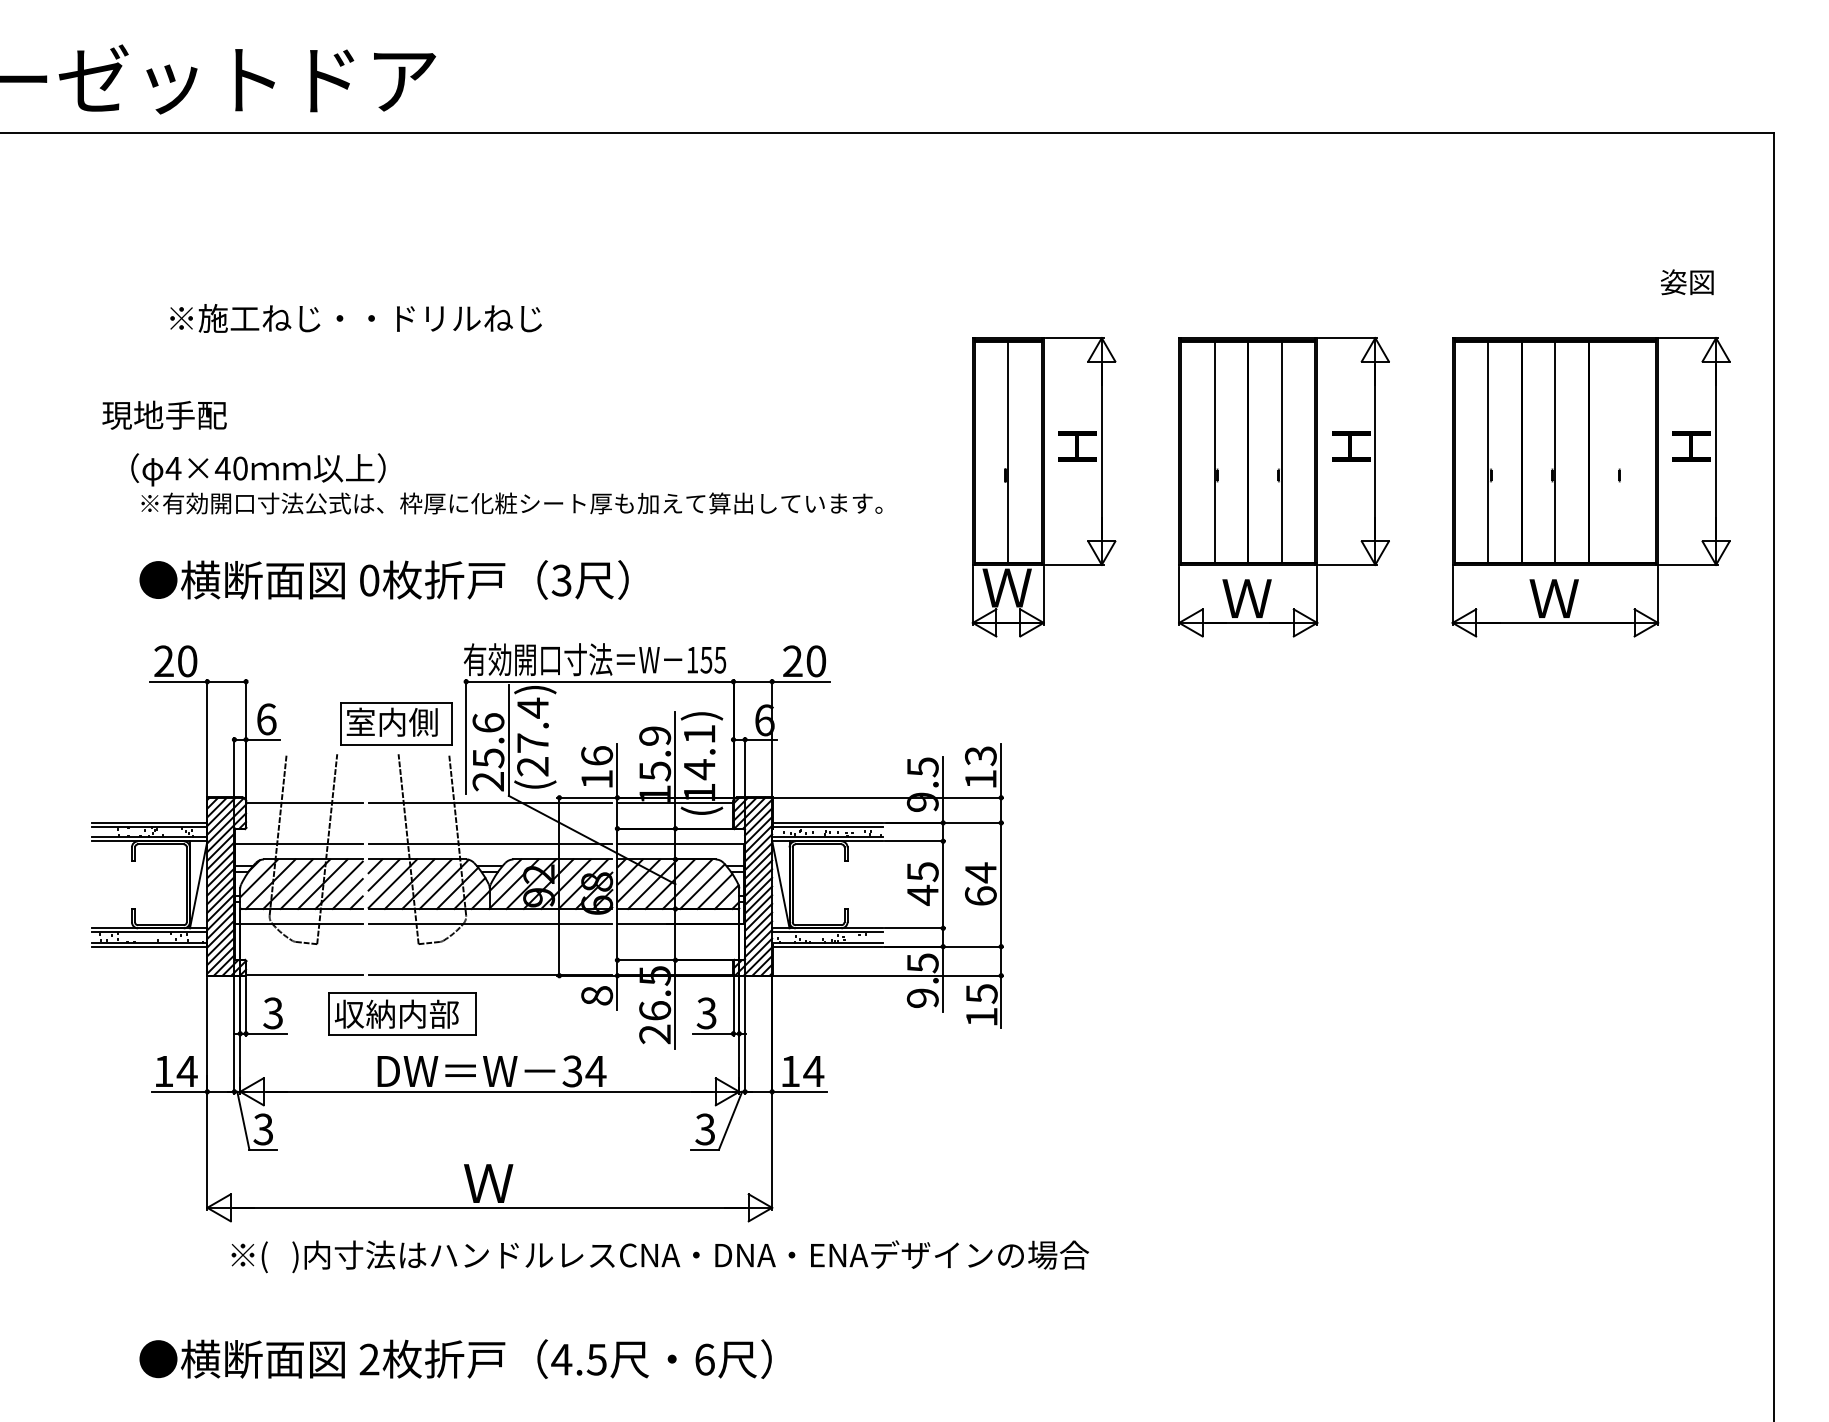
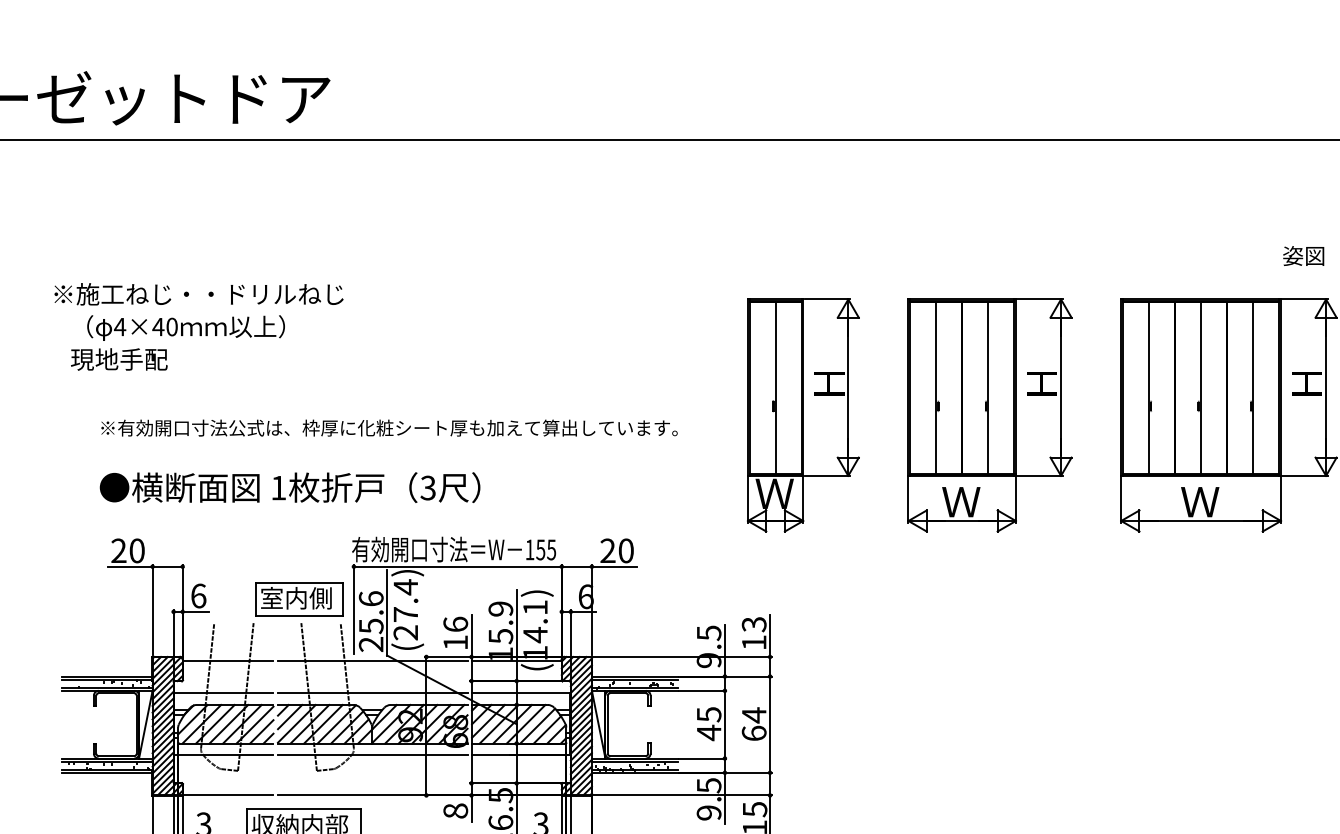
text: (355, 318) -> (198, 294), moved
line: (1622, 451) -> (1253, 387), added
text: (258, 469) -> (186, 327), moved
text: (369, 580) -> (278, 488), 0 -> 1

